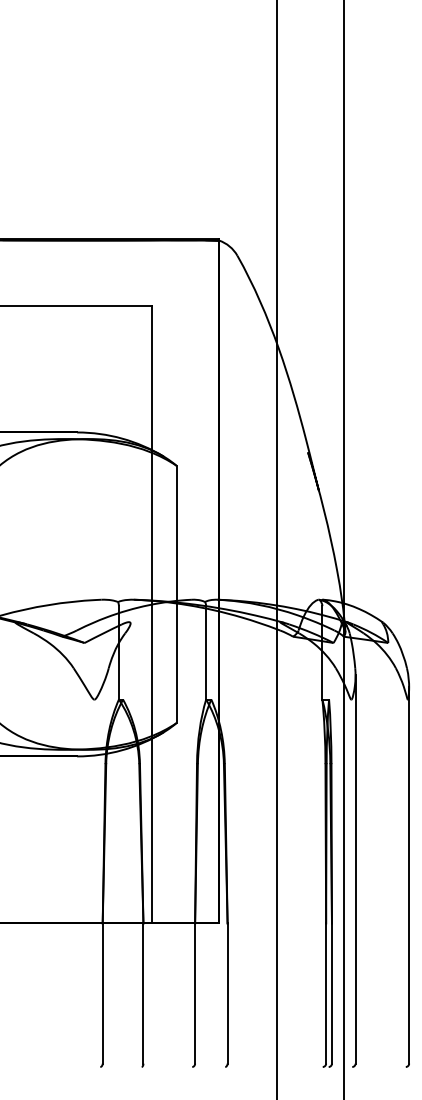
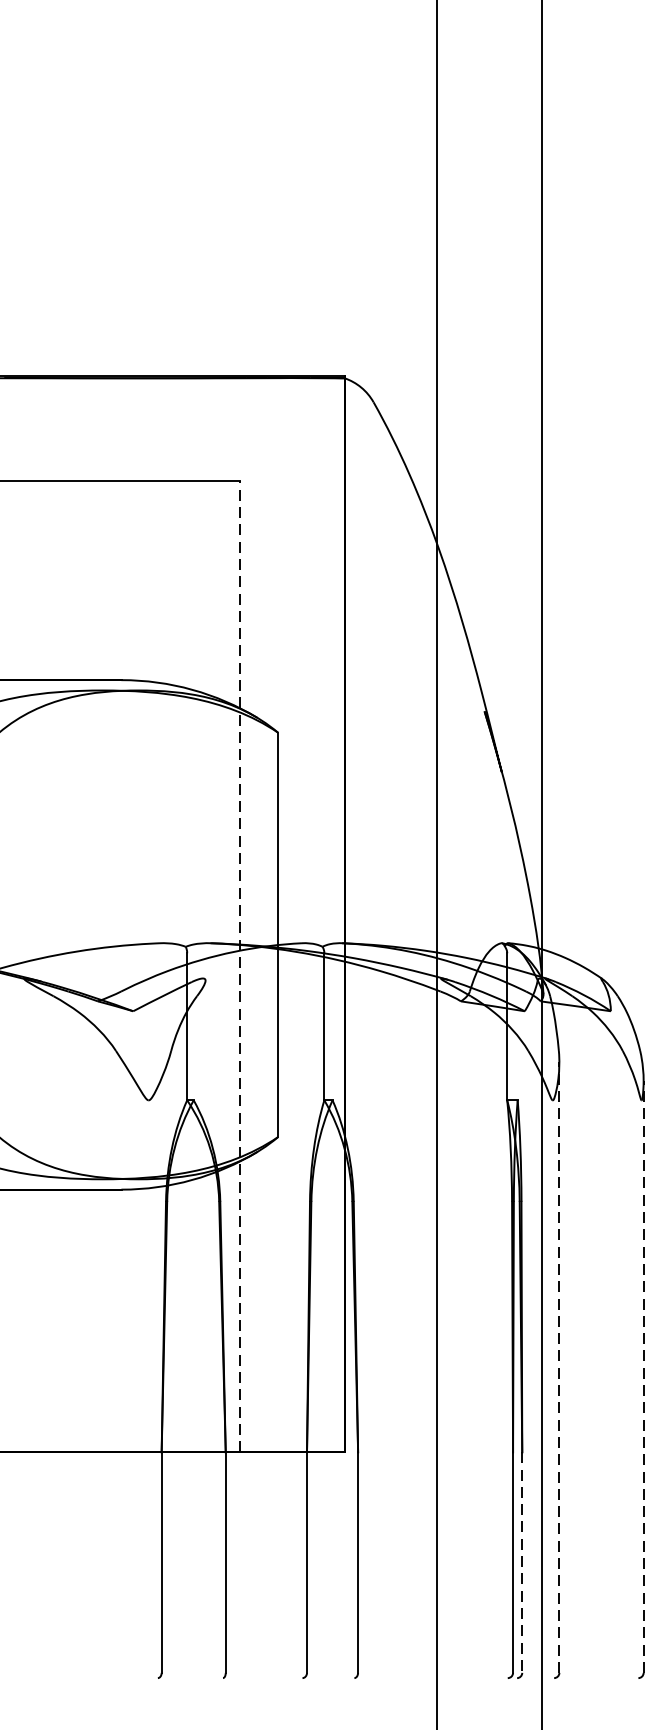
line: (152, 614) -> (239, 966), solid -> dashed
line: (355, 869) -> (559, 1367), solid -> dashed
line: (409, 875) -> (644, 1376), solid -> dashed
line: (331, 994) -> (521, 1564), solid -> dashed

